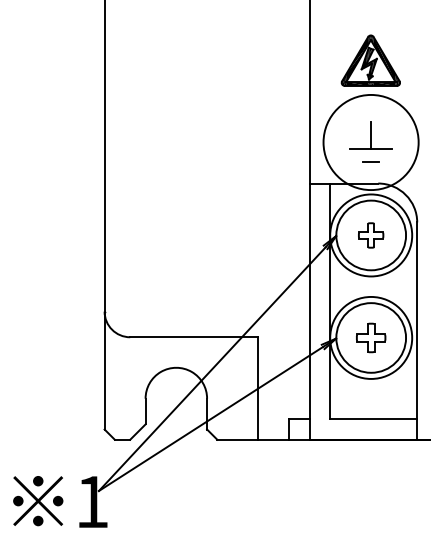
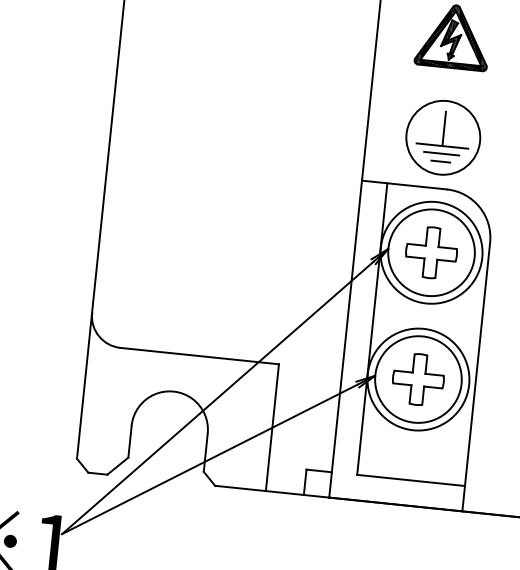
circle: (370, 142) -> (442, 137), size x0.62
line: (370, 155) -> (440, 153), added
part: (370, 235) -> (430, 252), size x1.67
part: (370, 337) -> (417, 378), size x1.43

